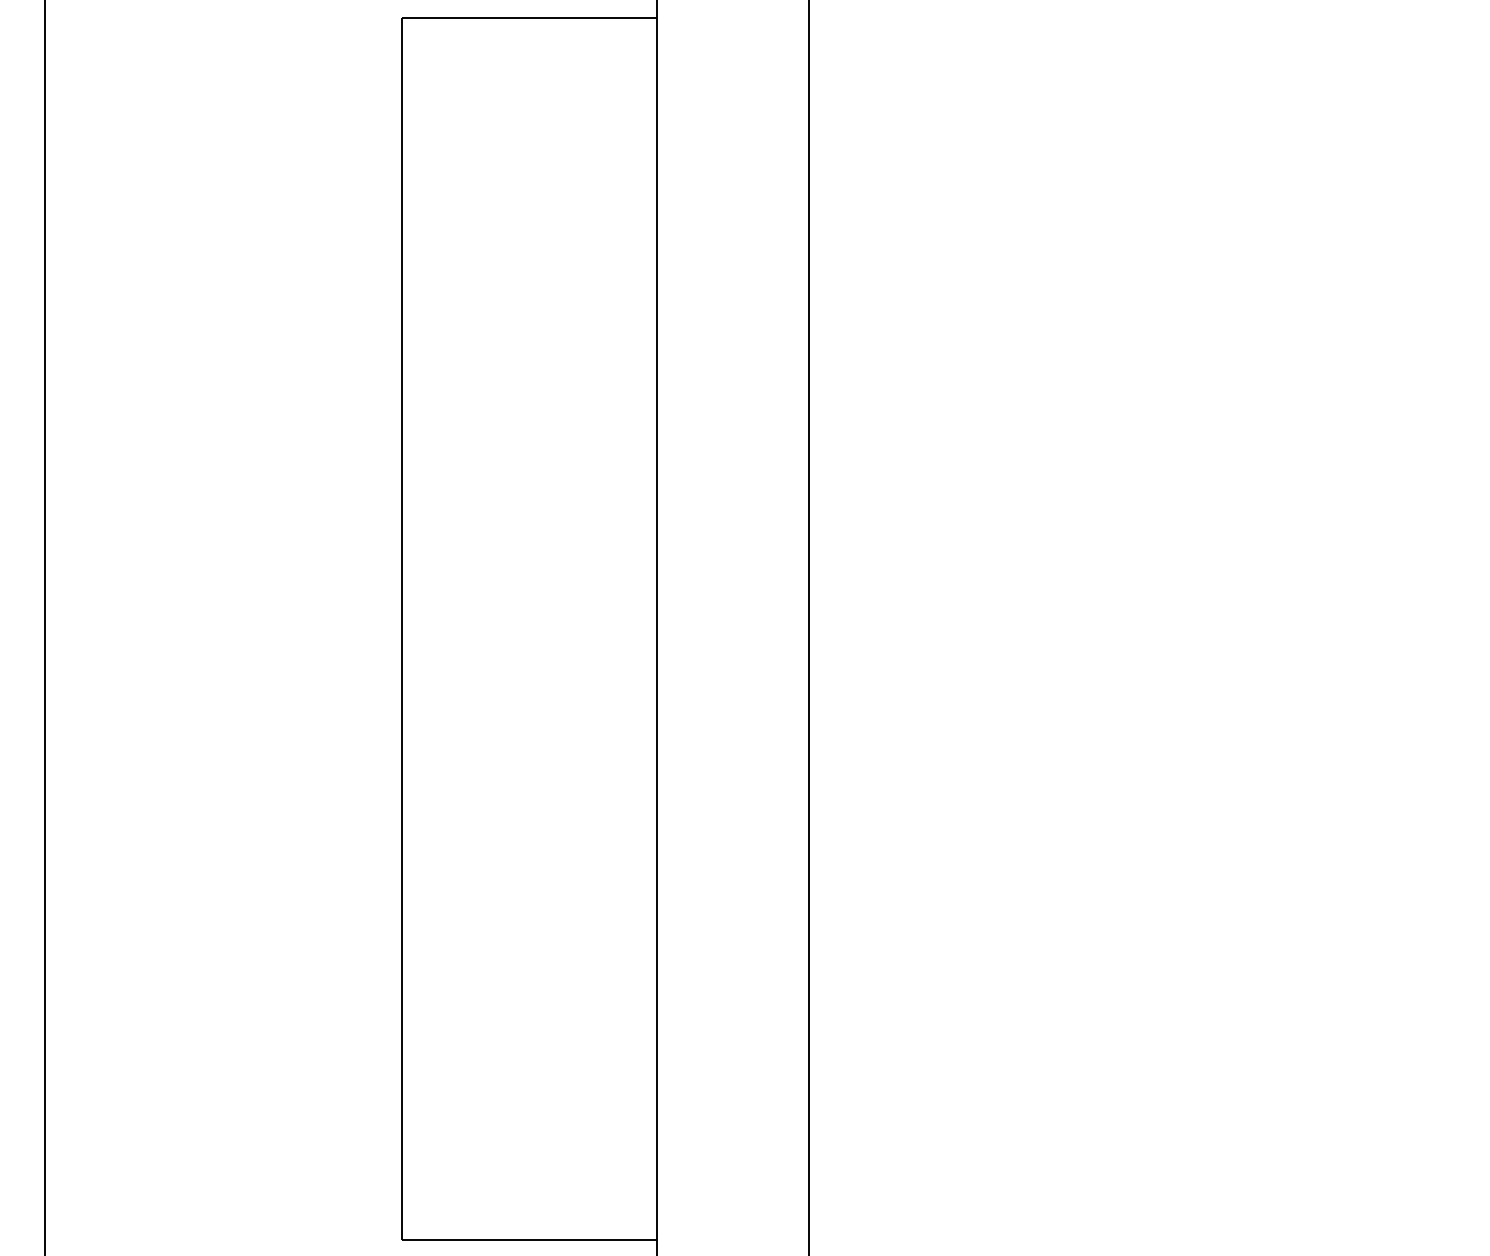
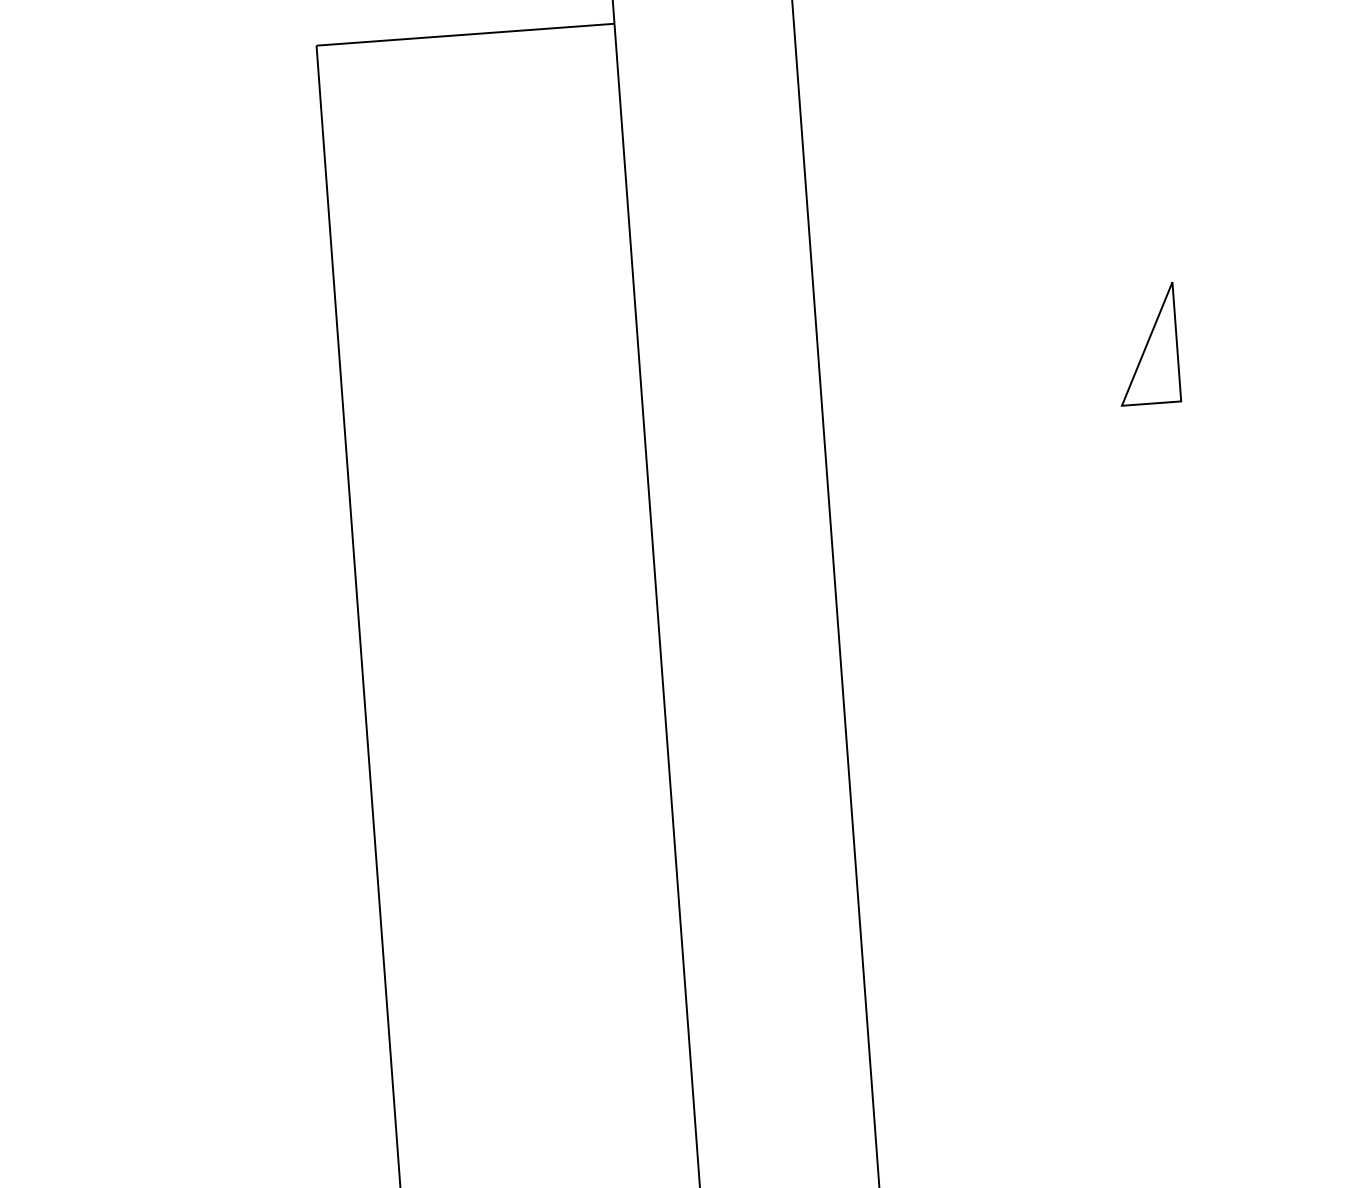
part: (1089, 323) -> (1147, 344), added

